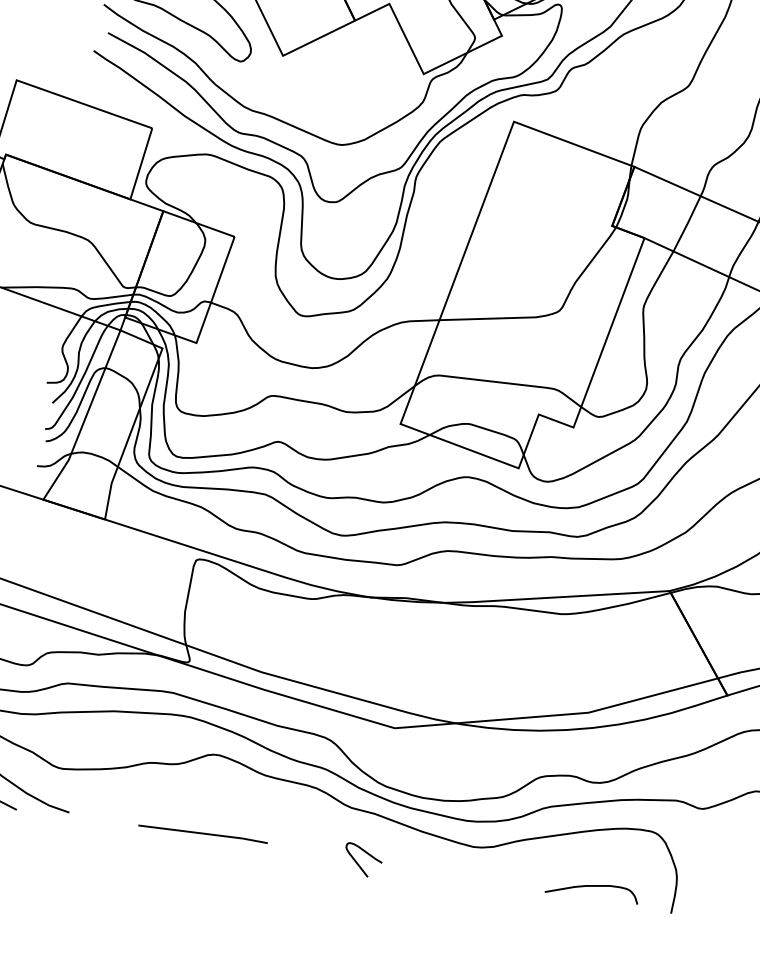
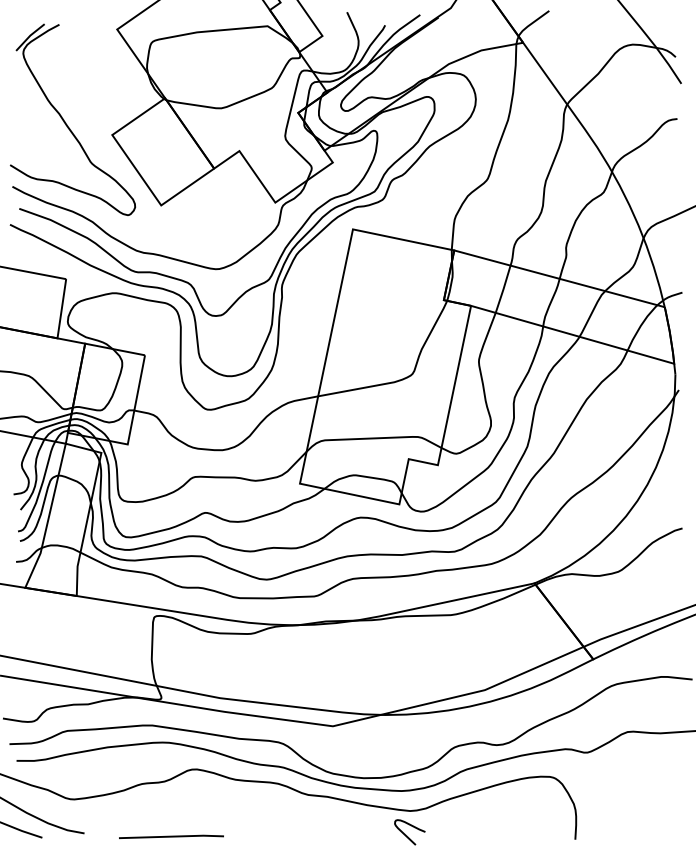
line: (203, 833) -> (171, 836), moved
curve: (358, 862) -> (406, 834), moved
curve: (592, 887) -> (509, 828), removed

